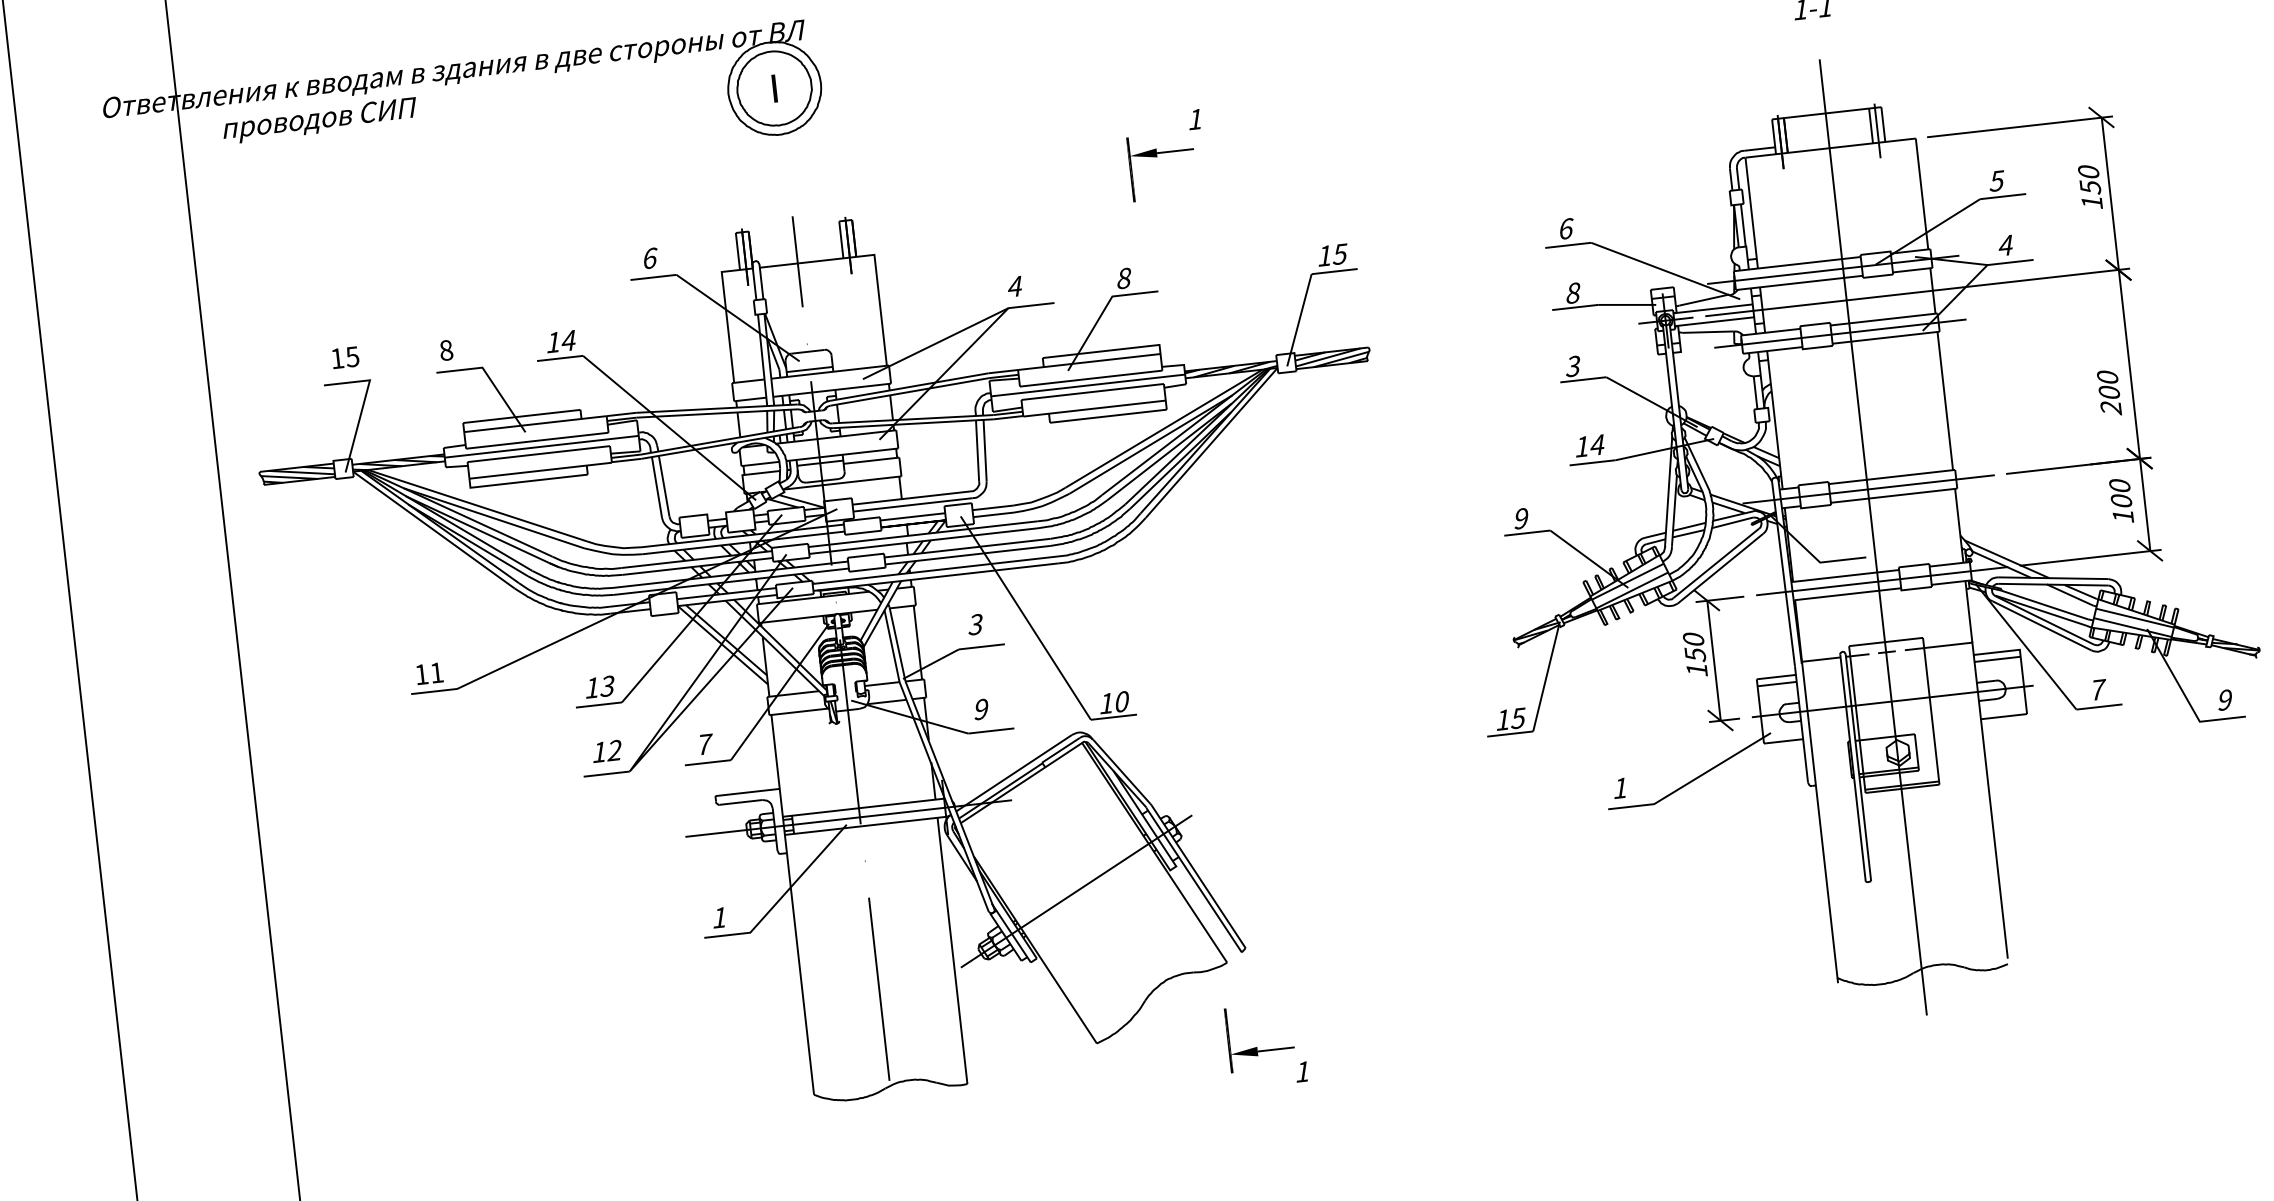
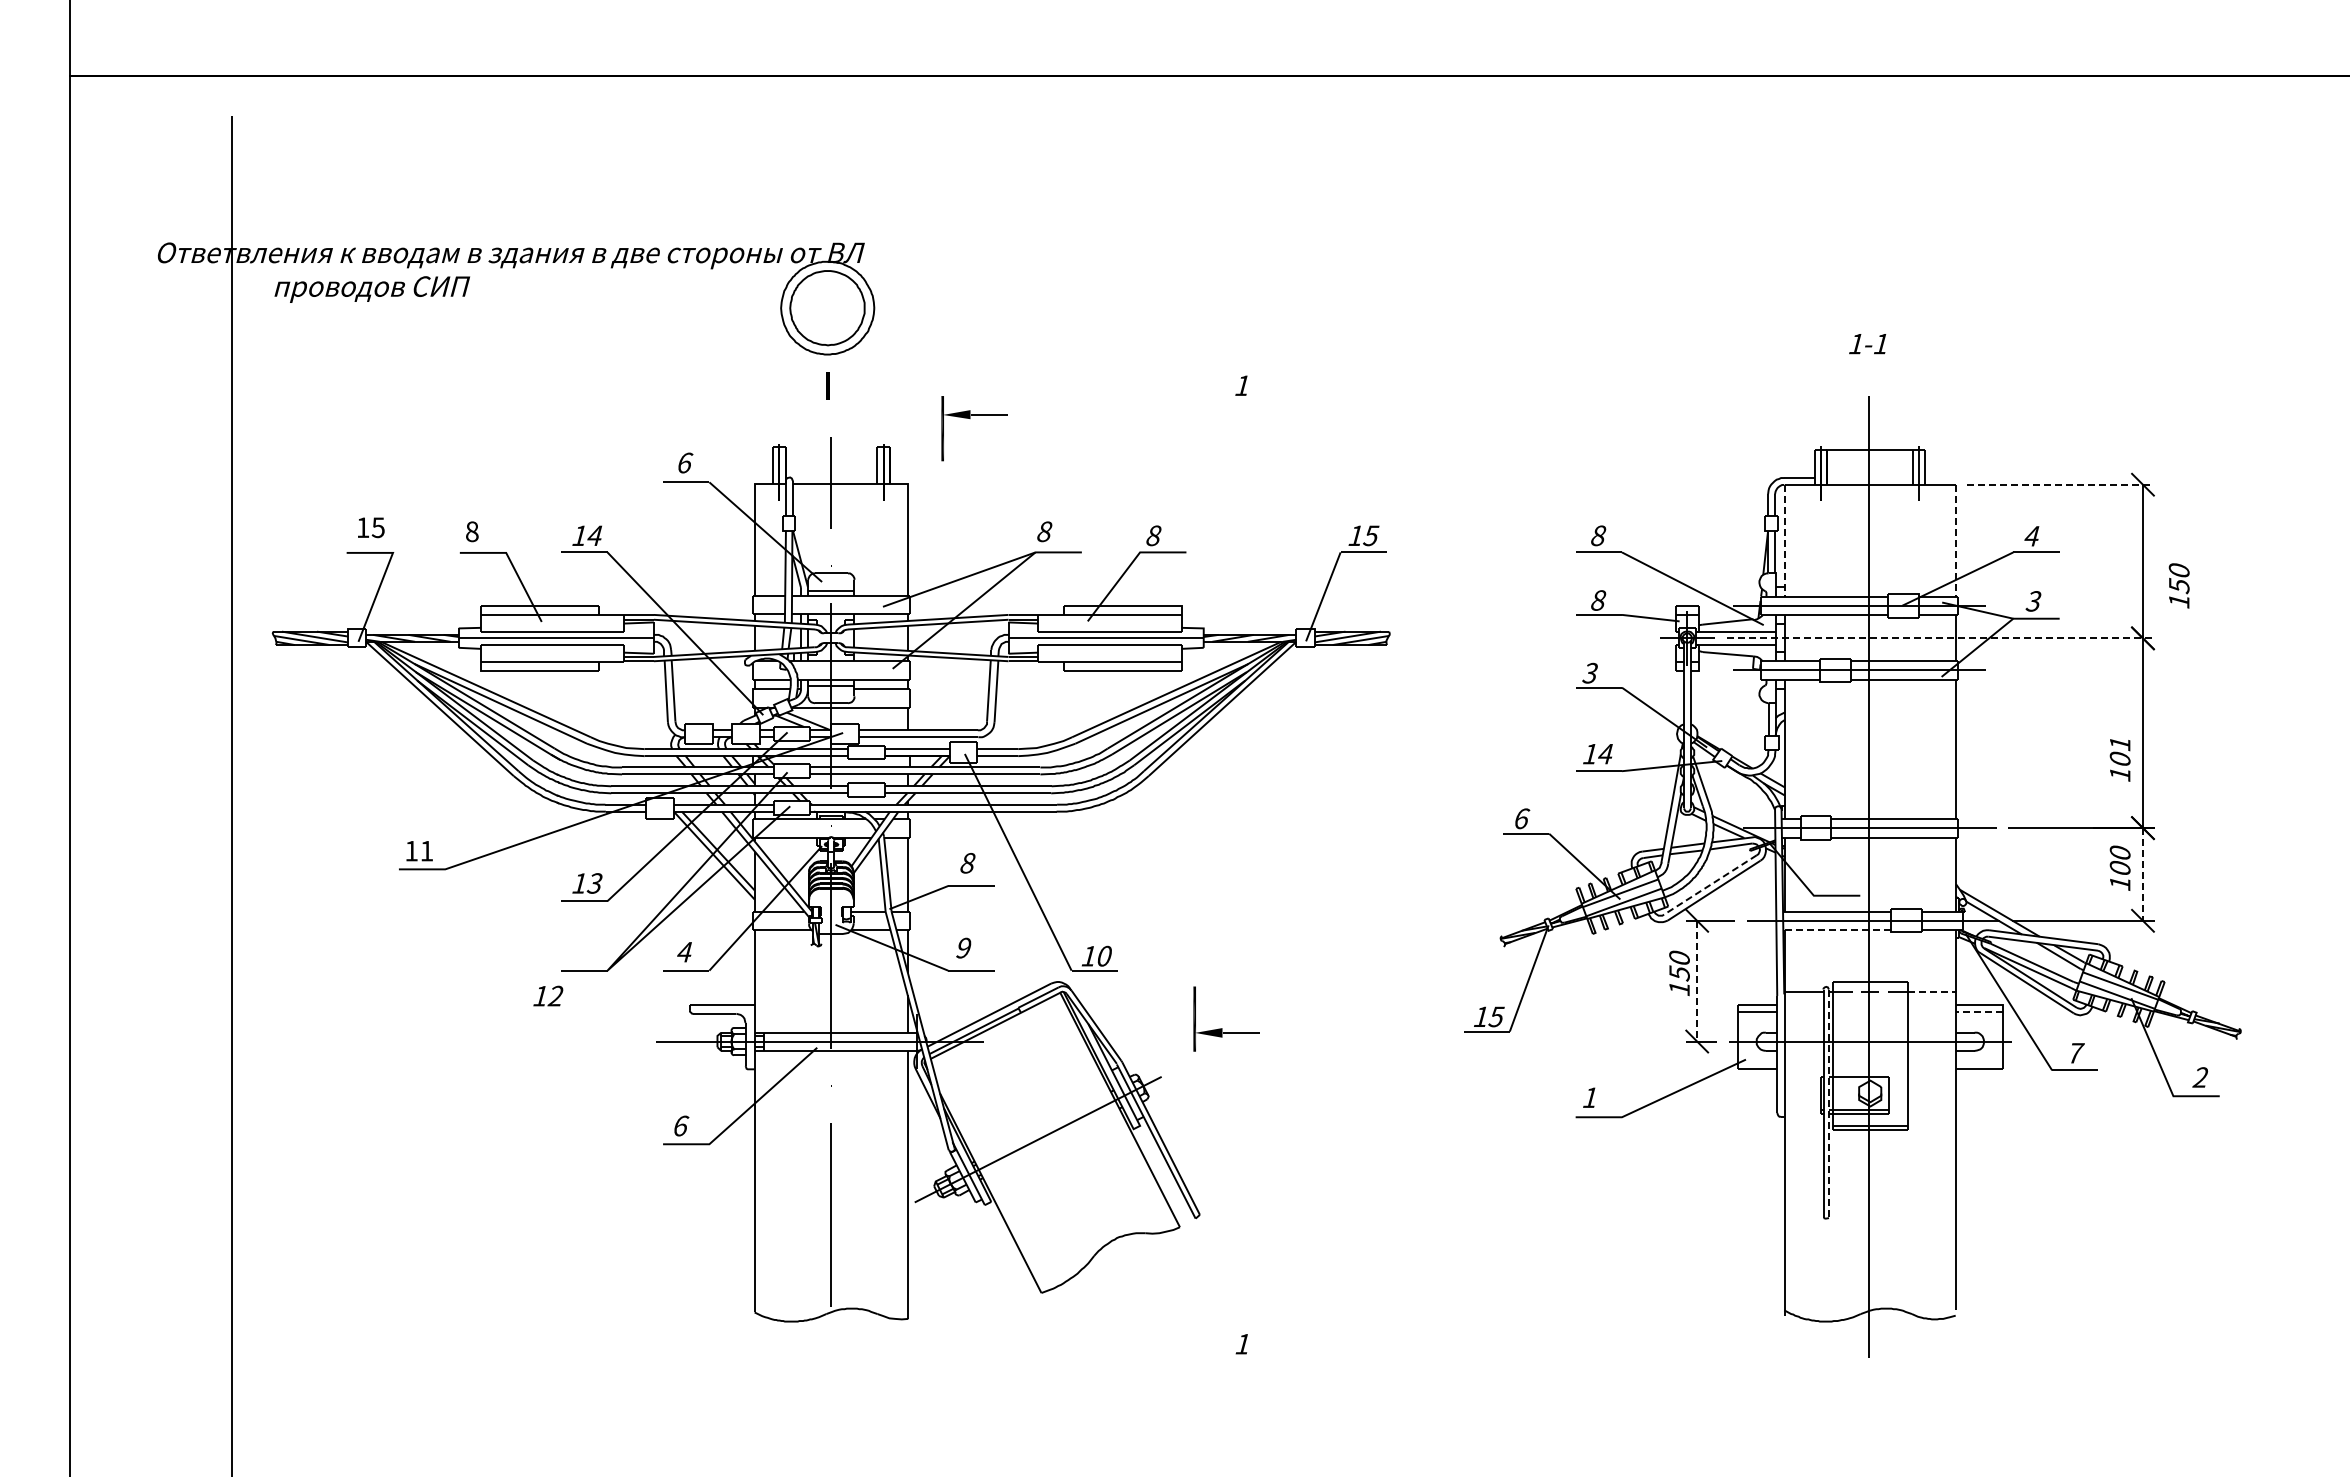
line: (774, 87) -> (827, 385), moved
line: (2020, 126) -> (2061, 484), solid -> dashed
part: (1157, 156) -> (970, 418), moved
text: (1996, 181) -> (2031, 536), 5 -> 4
text: (2089, 186) -> (2178, 585), moved
line: (1922, 193) -> (1956, 540), solid -> dashed
line: (1751, 212) -> (1784, 540), solid -> dashed
text: (1567, 228) -> (1599, 535), 6 -> 8
text: (2005, 245) -> (2033, 601), 4 -> 3
text: (1015, 286) -> (1044, 531), 4 -> 8
line: (1917, 292) -> (1940, 638), solid -> dashed
text: (2108, 393) -> (2119, 759), 200 -> 101
line: (2145, 505) -> (2143, 875), solid -> dashed
text: (1522, 518) -> (1522, 818), 9 -> 6
line: (1715, 564) -> (1709, 885), solid -> dashed
line: (1847, 594) -> (1837, 930), solid -> dashed
text: (975, 624) -> (967, 863), 3 -> 8
line: (1948, 645) -> (1932, 992), solid -> dashed
line: (1996, 659) -> (1978, 1011), solid -> dashed
line: (1714, 660) -> (1697, 981), solid -> dashed
text: (2224, 700) -> (2200, 1077), 9 -> 2
text: (705, 744) -> (685, 952), 7 -> 4
text: (607, 750) -> (548, 995), moved
line: (1858, 768) -> (1828, 1104), solid -> dashed
text: (720, 917) -> (681, 1125), 1 -> 6
part: (1257, 1047) -> (1222, 1028), moved

